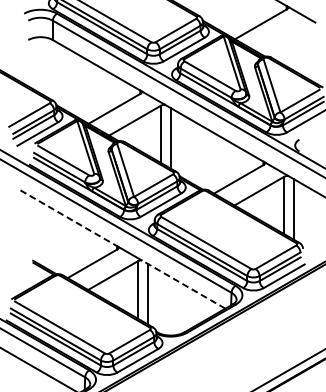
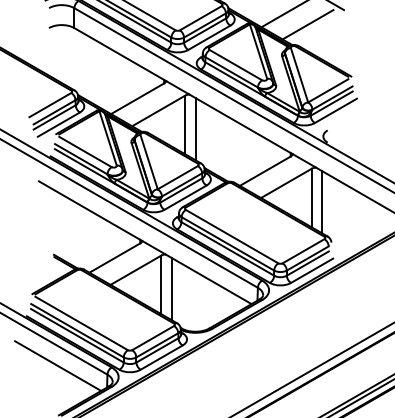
line: (279, 36) -> (307, 24), added
line: (68, 218) -> (90, 211), dashed -> solid
line: (183, 284) -> (208, 279), dashed -> solid

